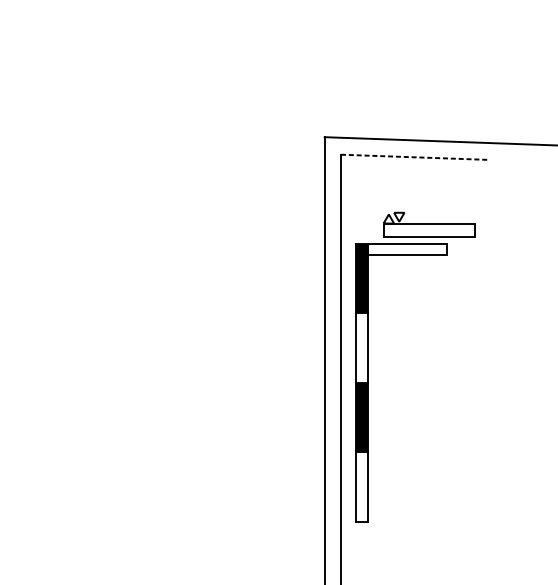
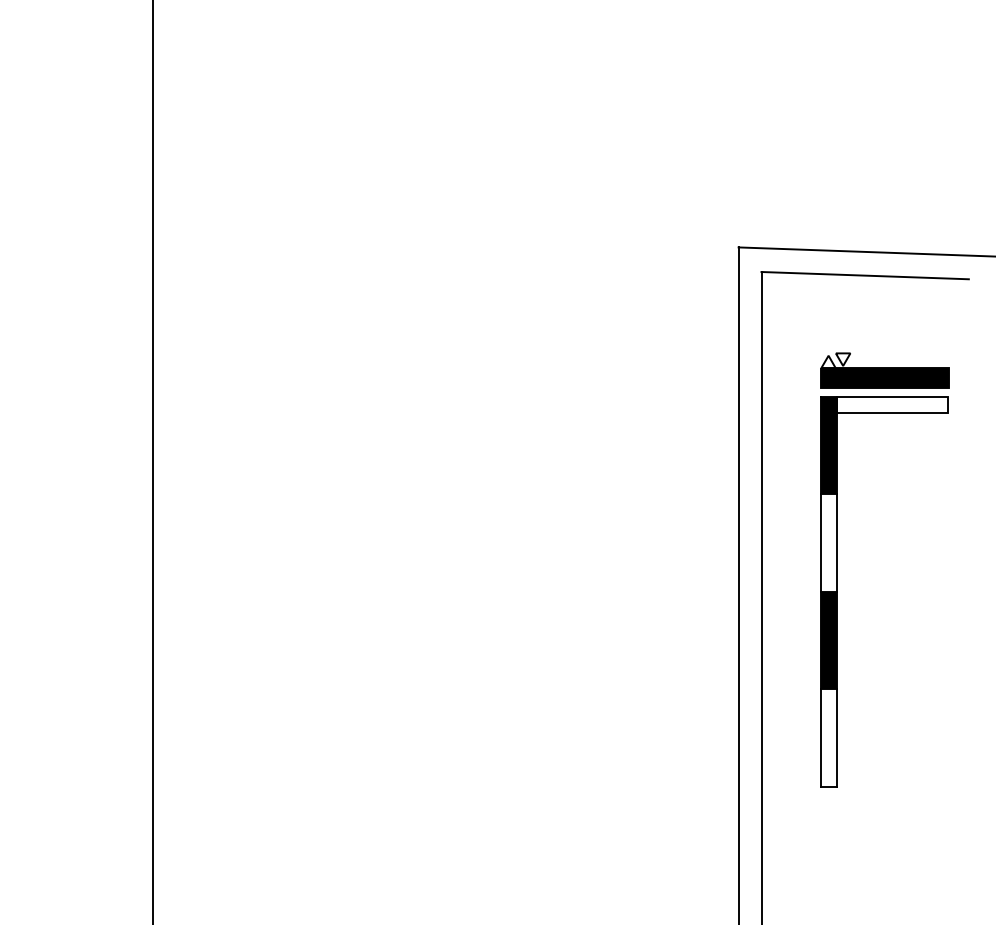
line: (415, 157) -> (865, 275), dashed -> solid
fill: (429, 229) -> (885, 377), added
part: (368, 382) -> (837, 591), moved

